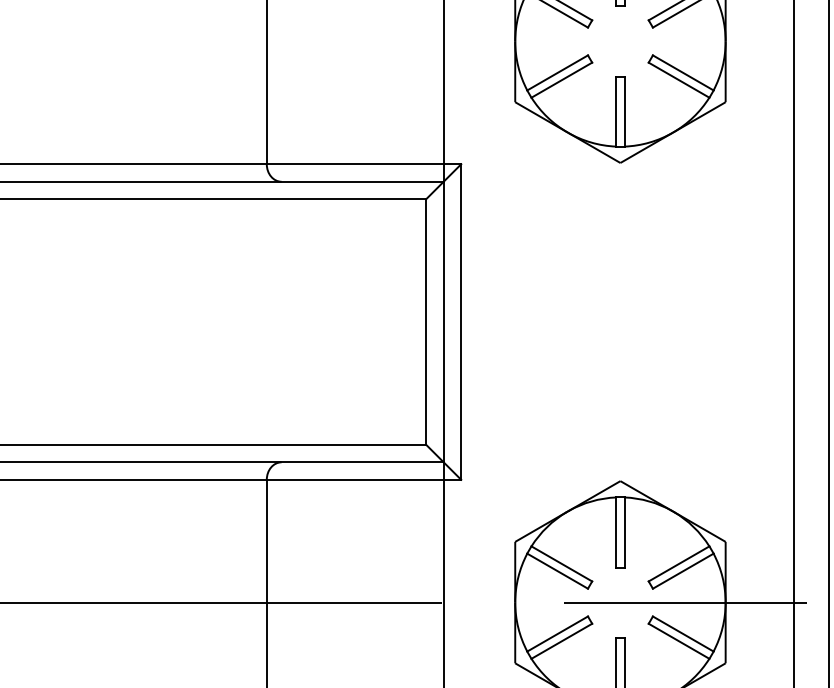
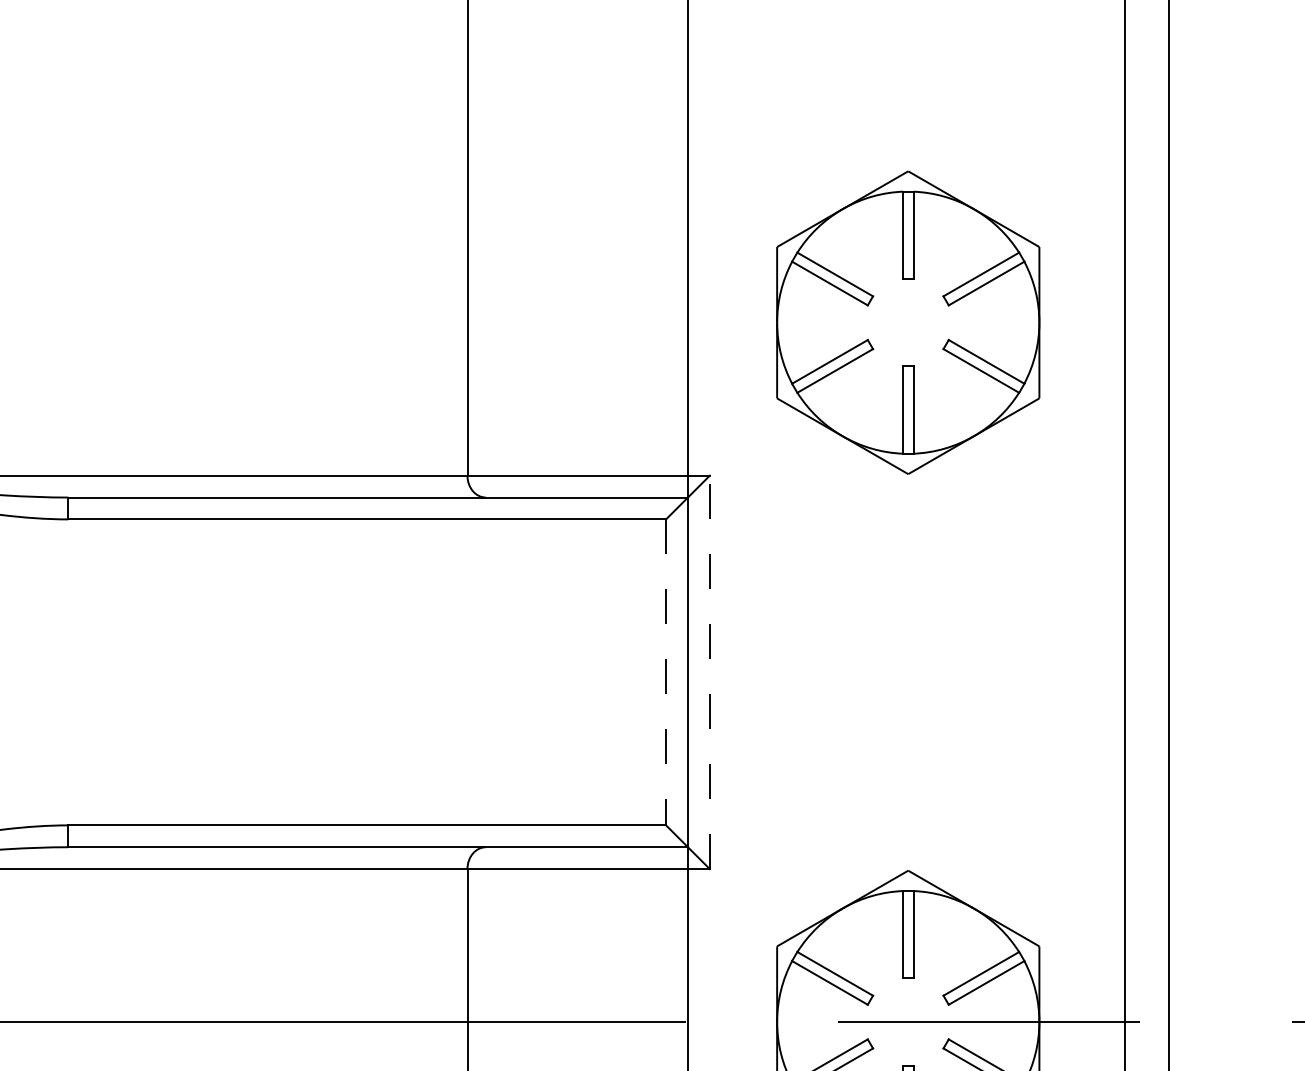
line: (426, 322) -> (666, 672), solid -> dashed
line: (460, 322) -> (709, 672), solid -> dashed

